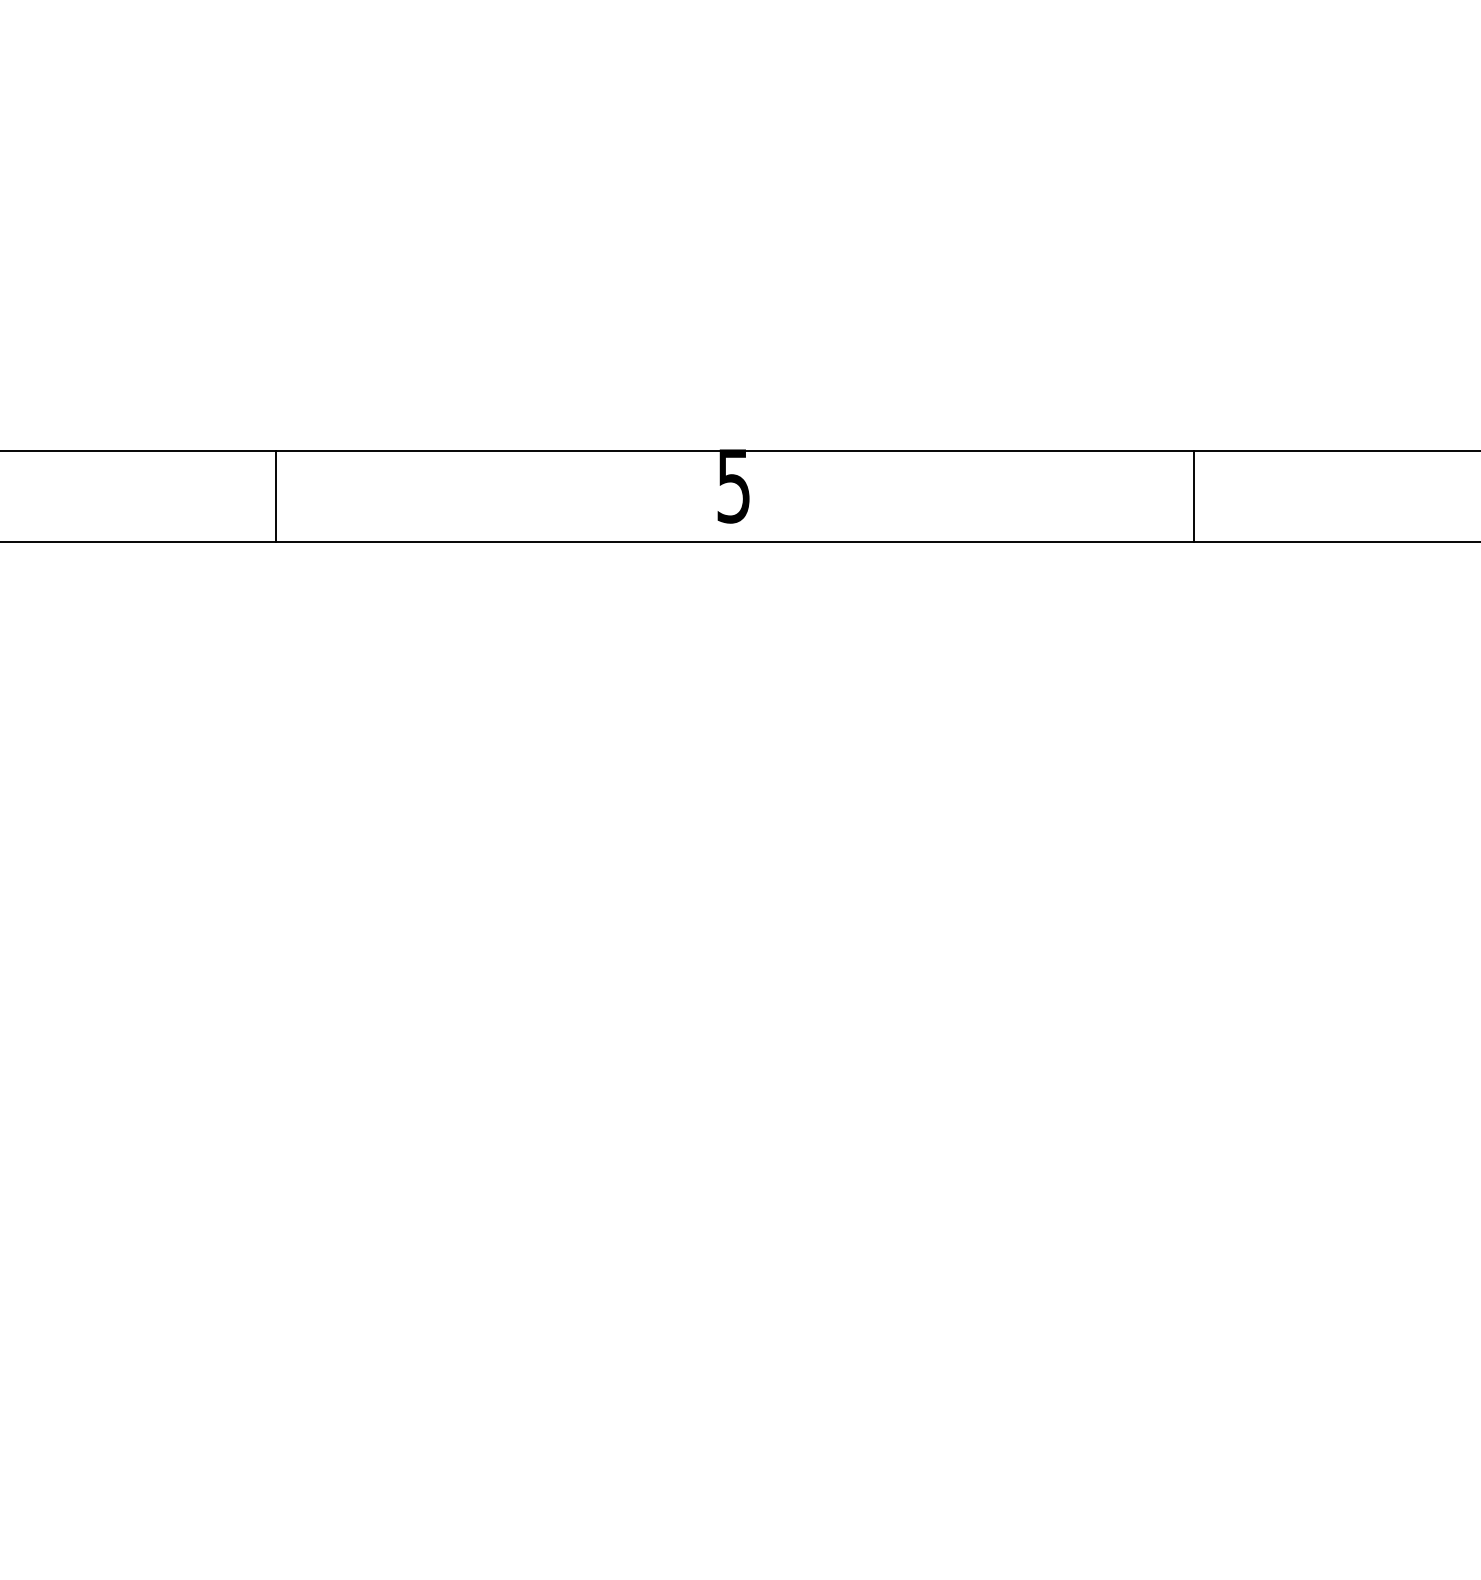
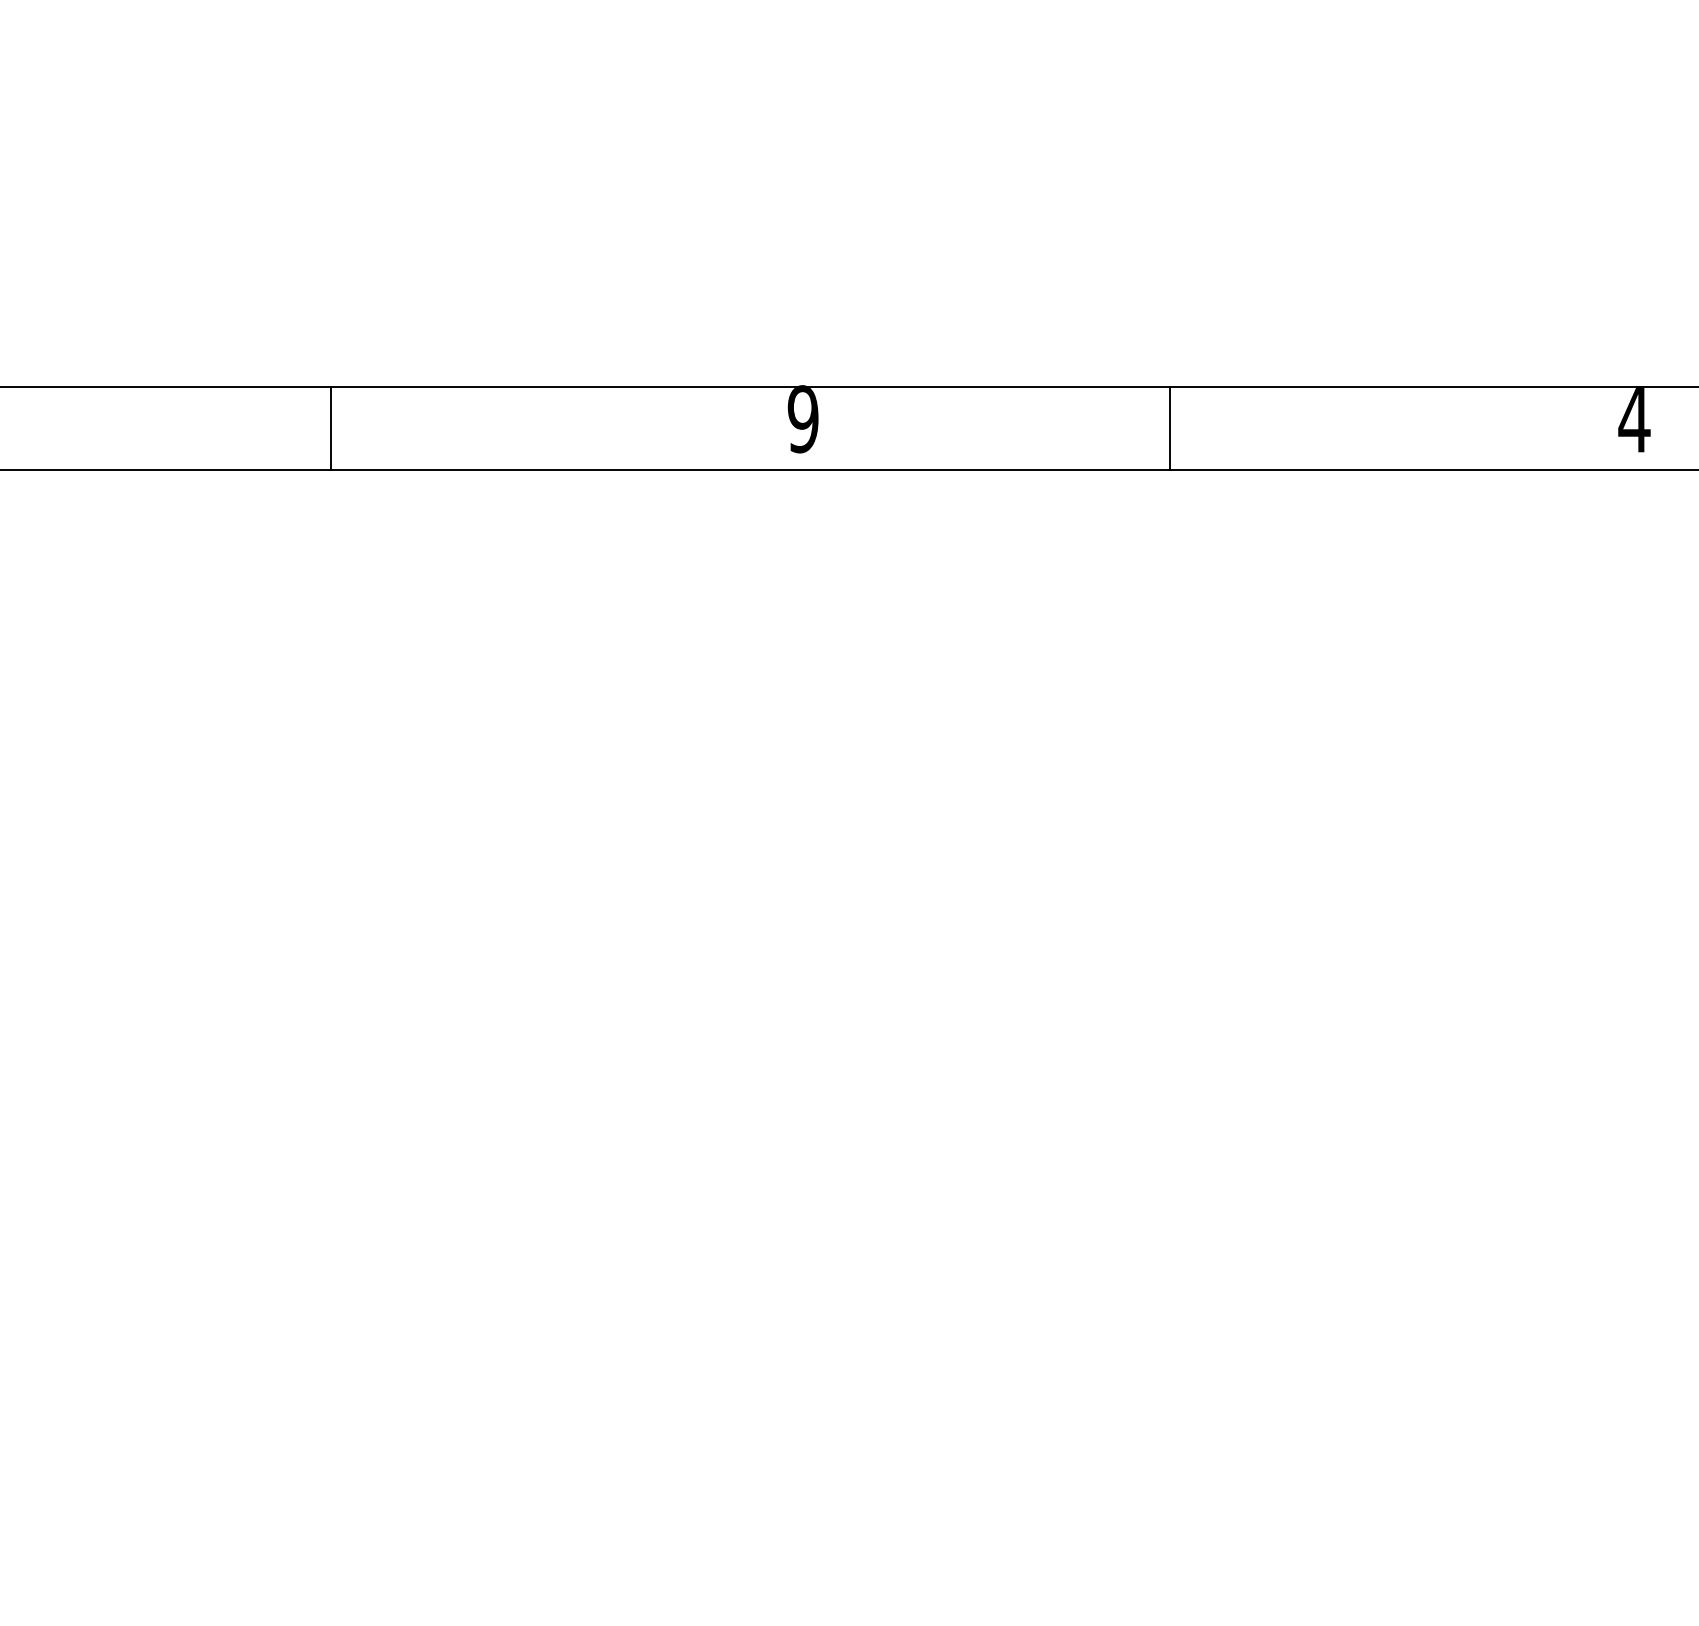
text: (732, 486) -> (802, 419), 5 -> 9
line: (275, 496) -> (331, 428), moved
line: (1193, 496) -> (1169, 428), moved

